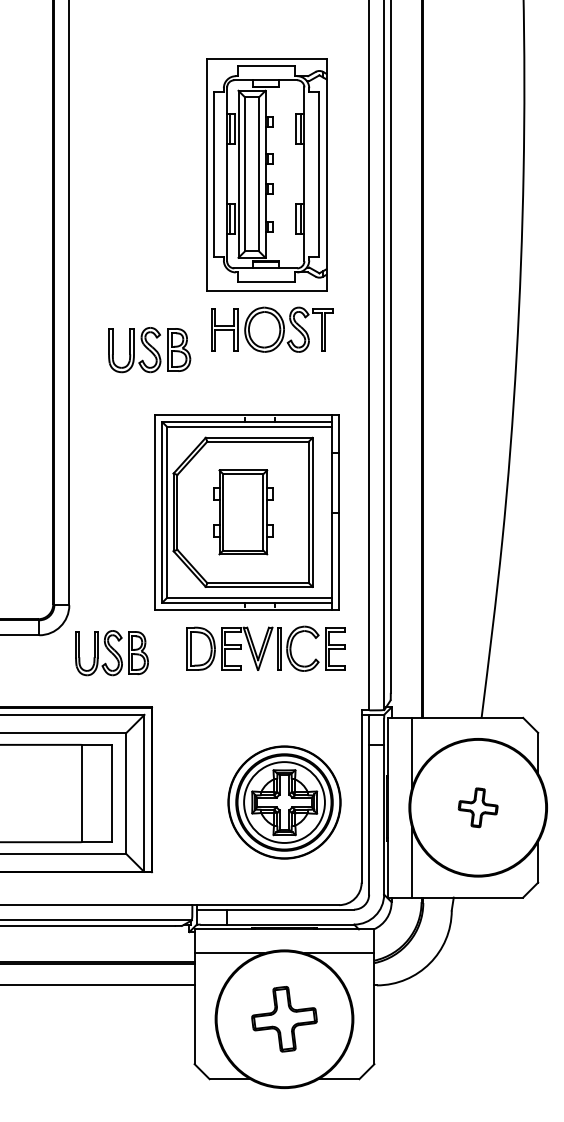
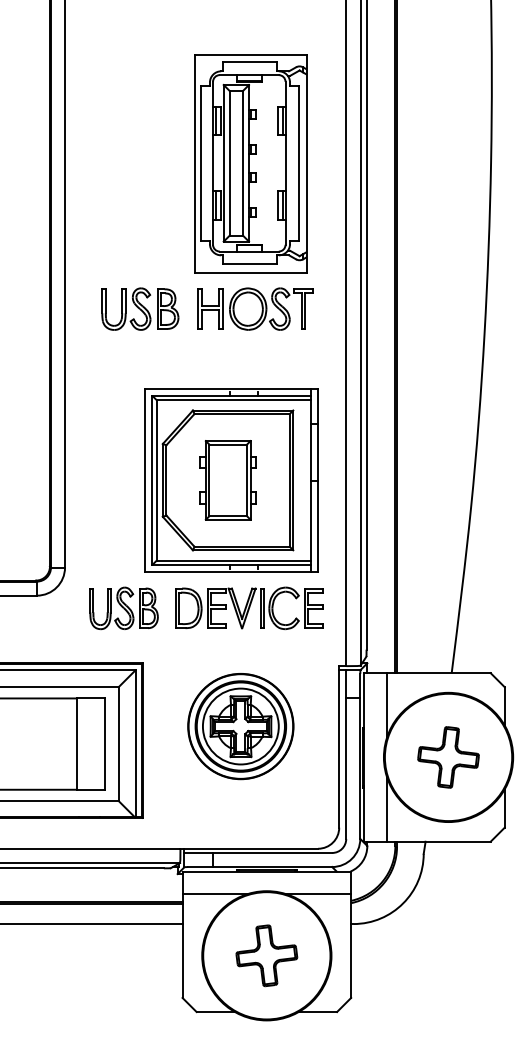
part: (149, 349) -> (140, 308), moved
part: (111, 653) -> (123, 608), moved
part: (284, 802) -> (240, 726), moved
part: (478, 807) -> (448, 757), size x1.67

